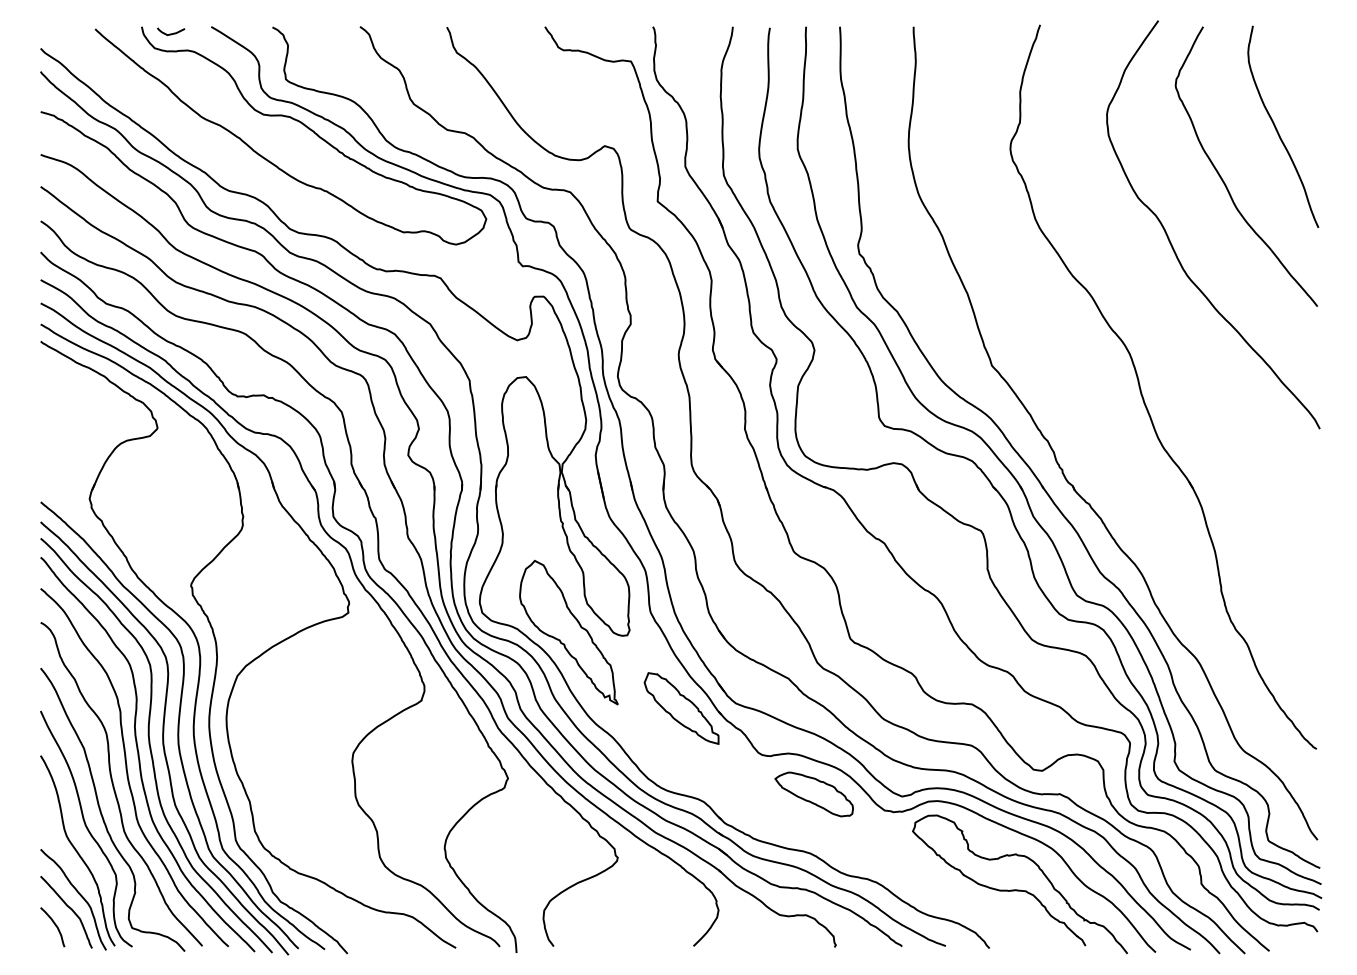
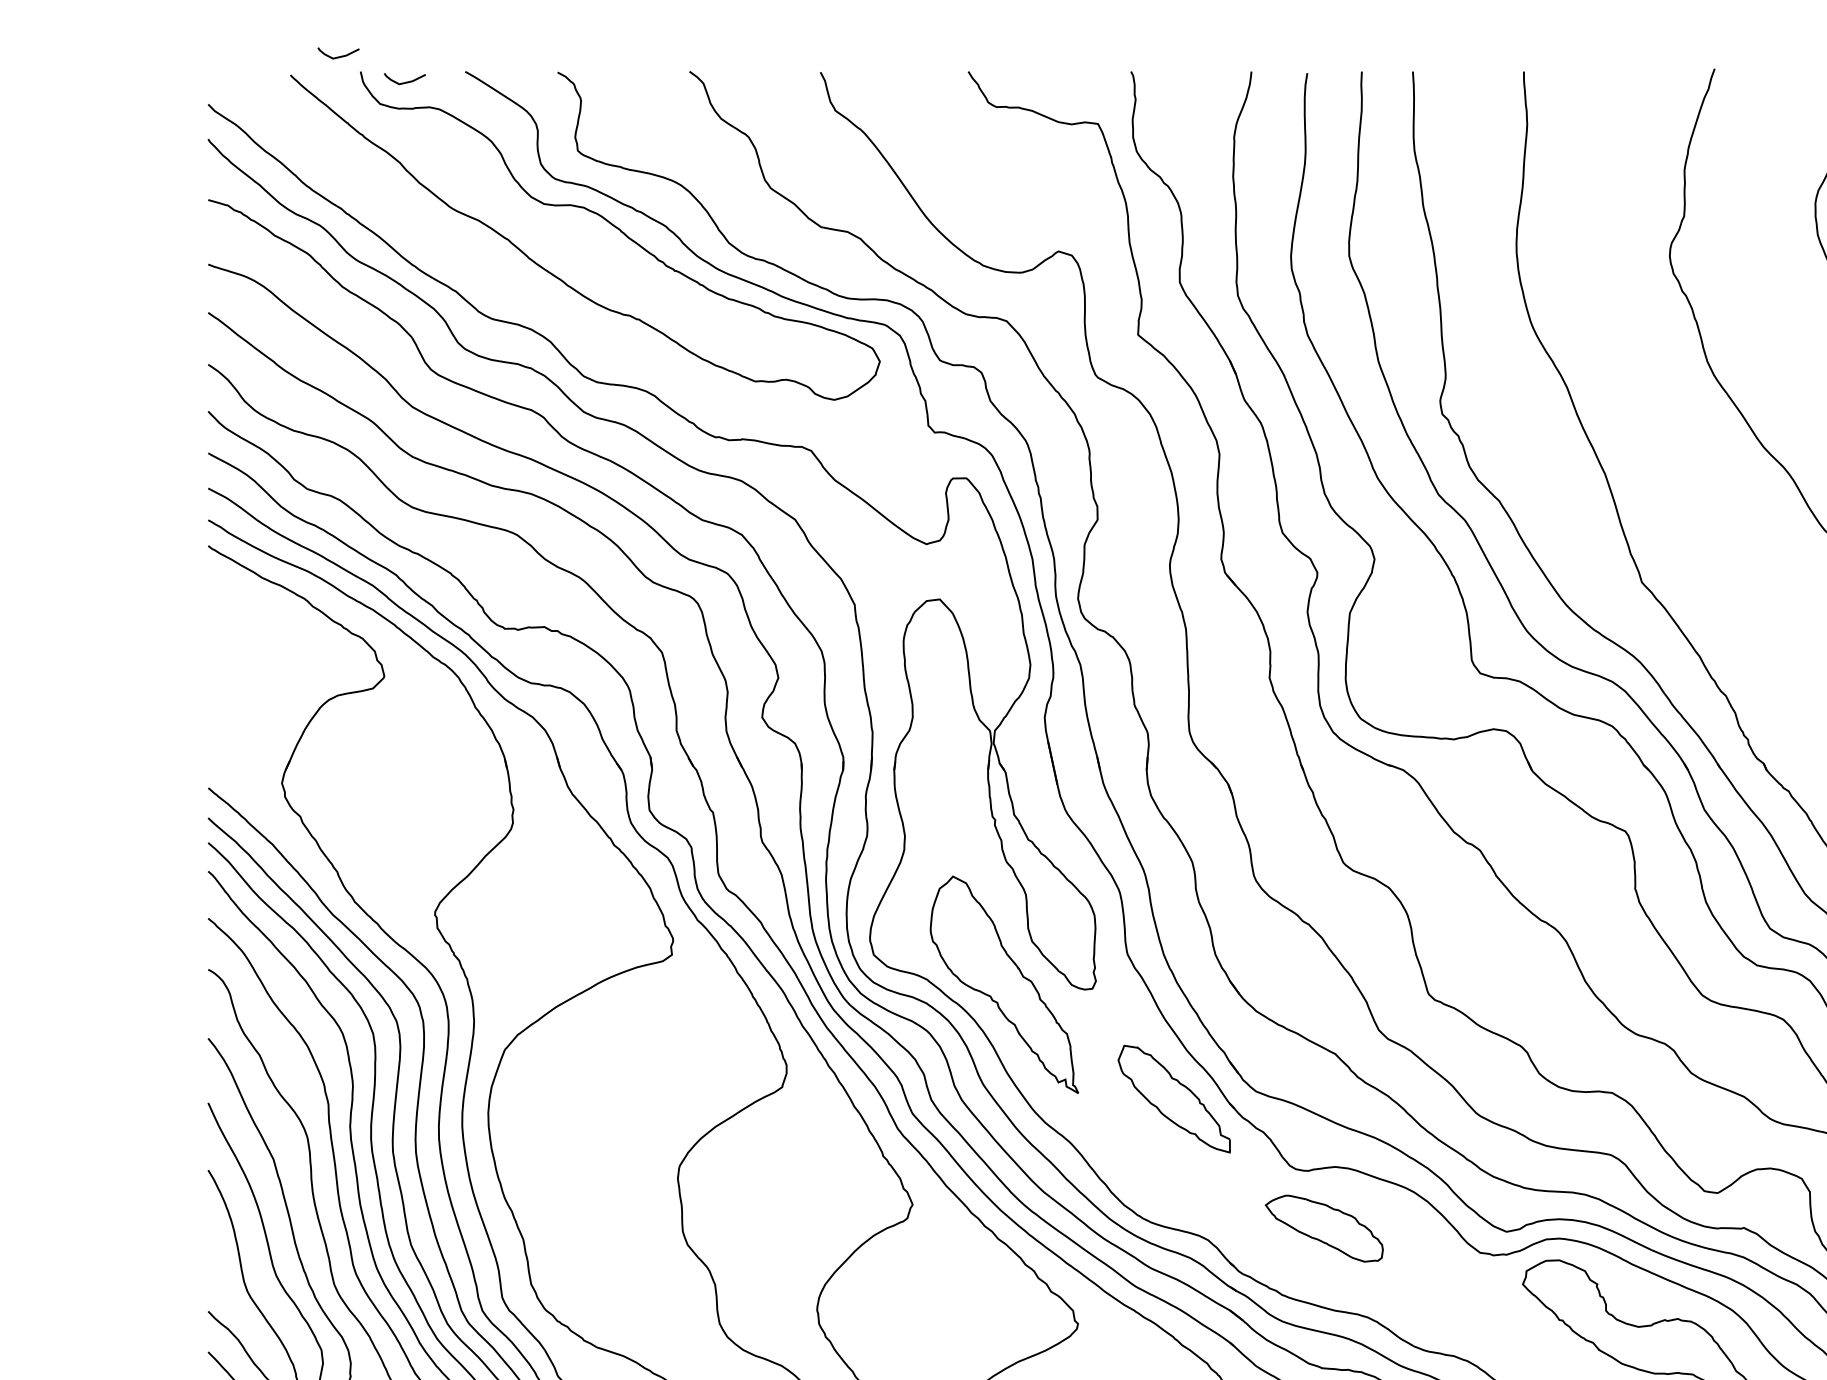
curve: (127, 16) -> (339, 56), added
part: (813, 794) -> (1323, 1228), moved

